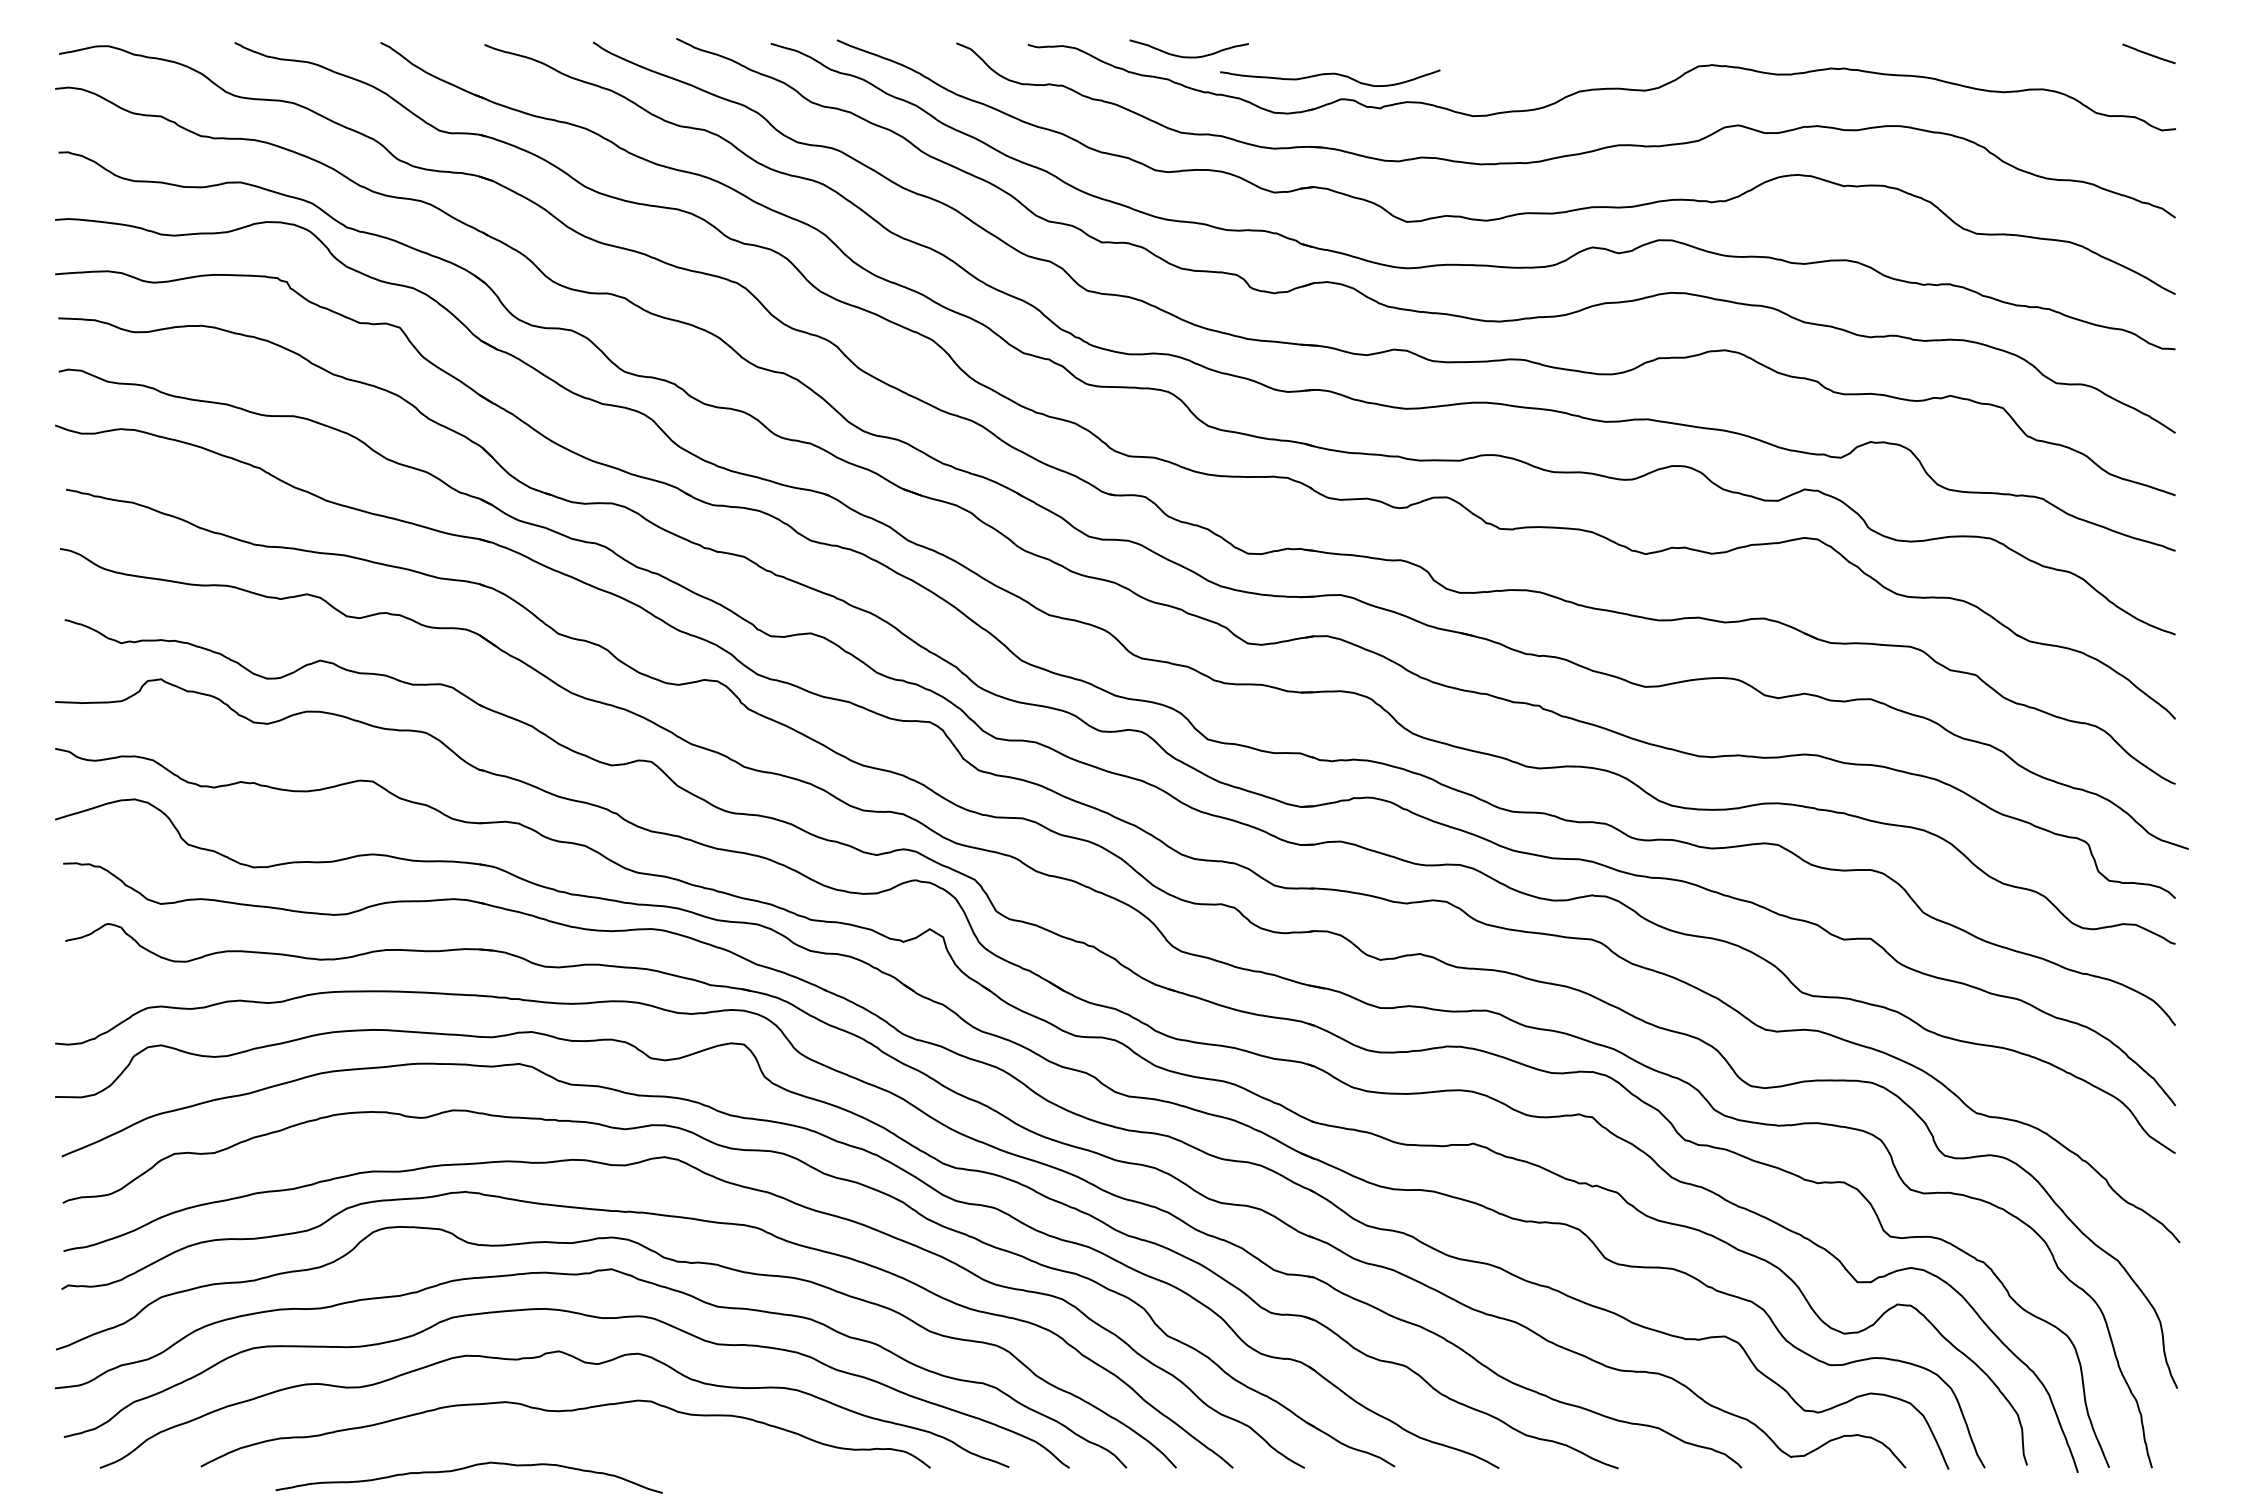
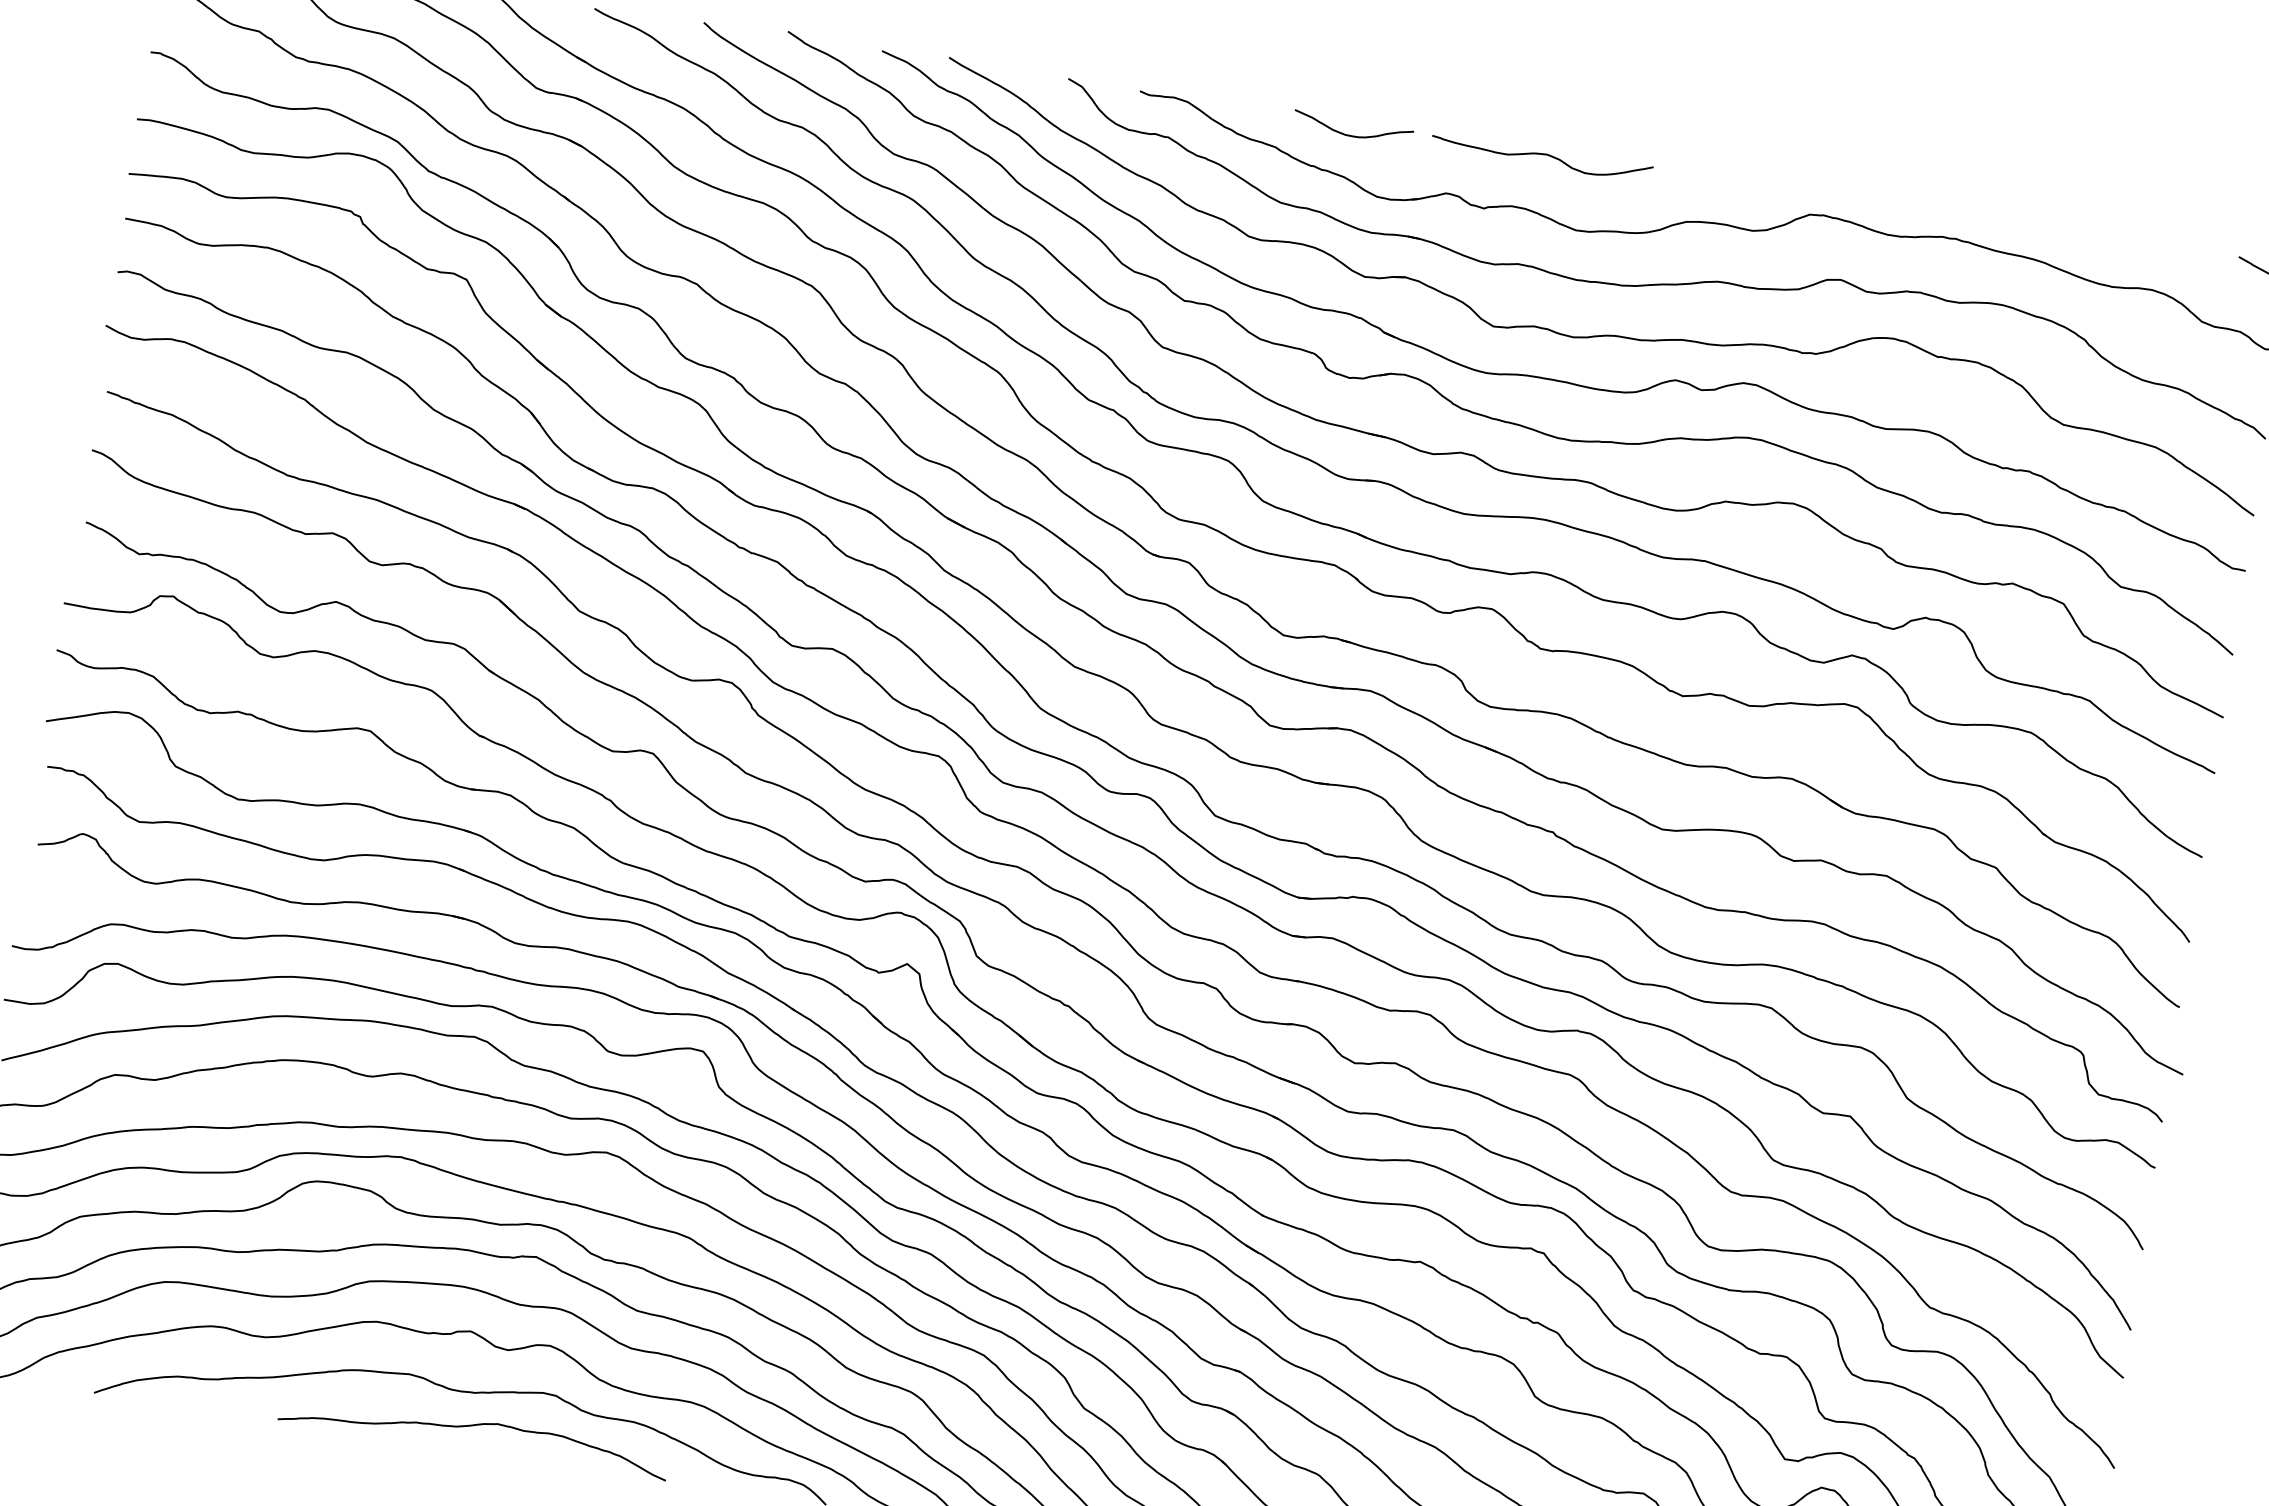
curve: (1188, 56) -> (1351, 135), moved
curve: (1330, 74) -> (1542, 154), moved
curve: (464, 1469) -> (470, 1427), moved

